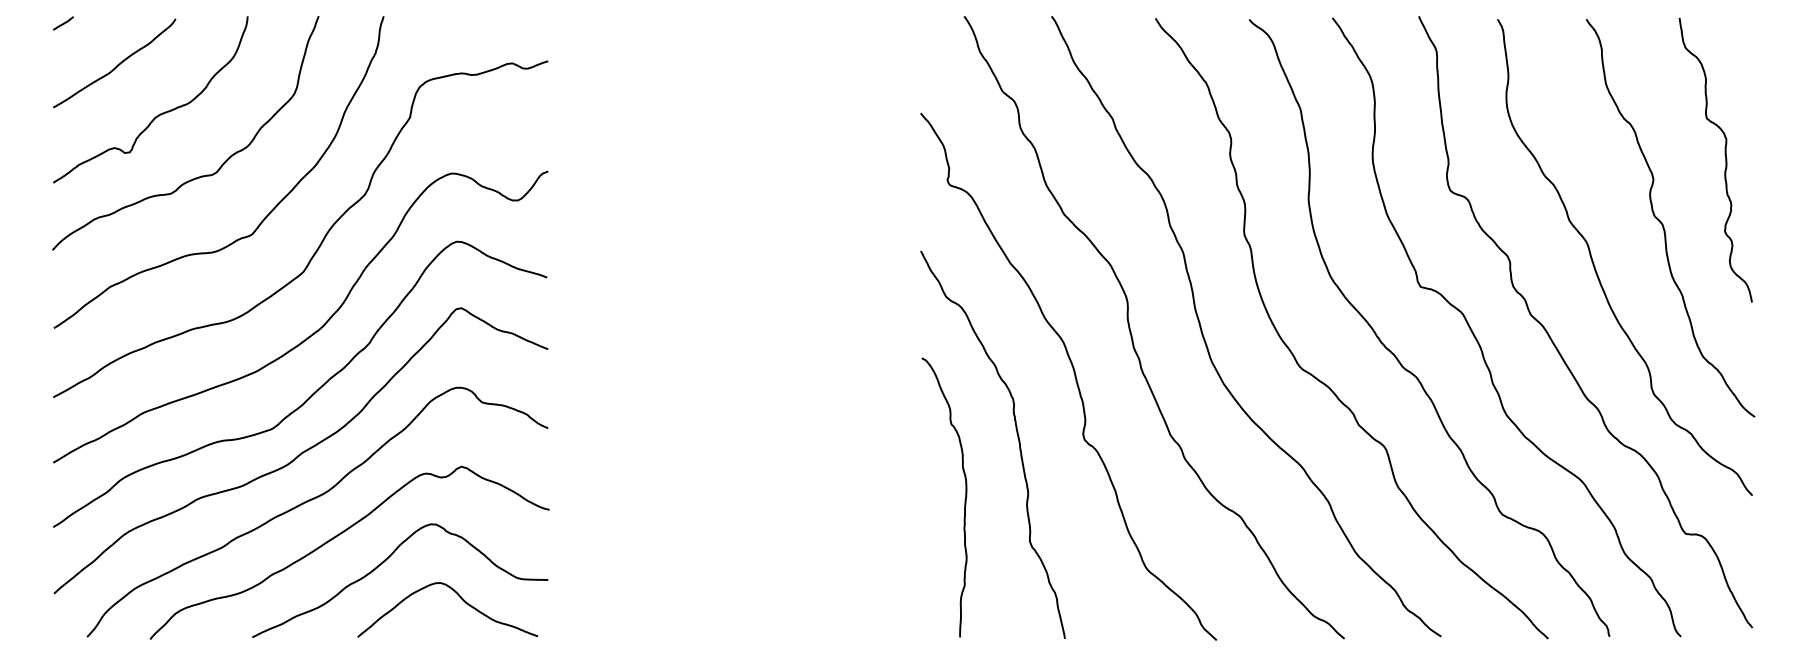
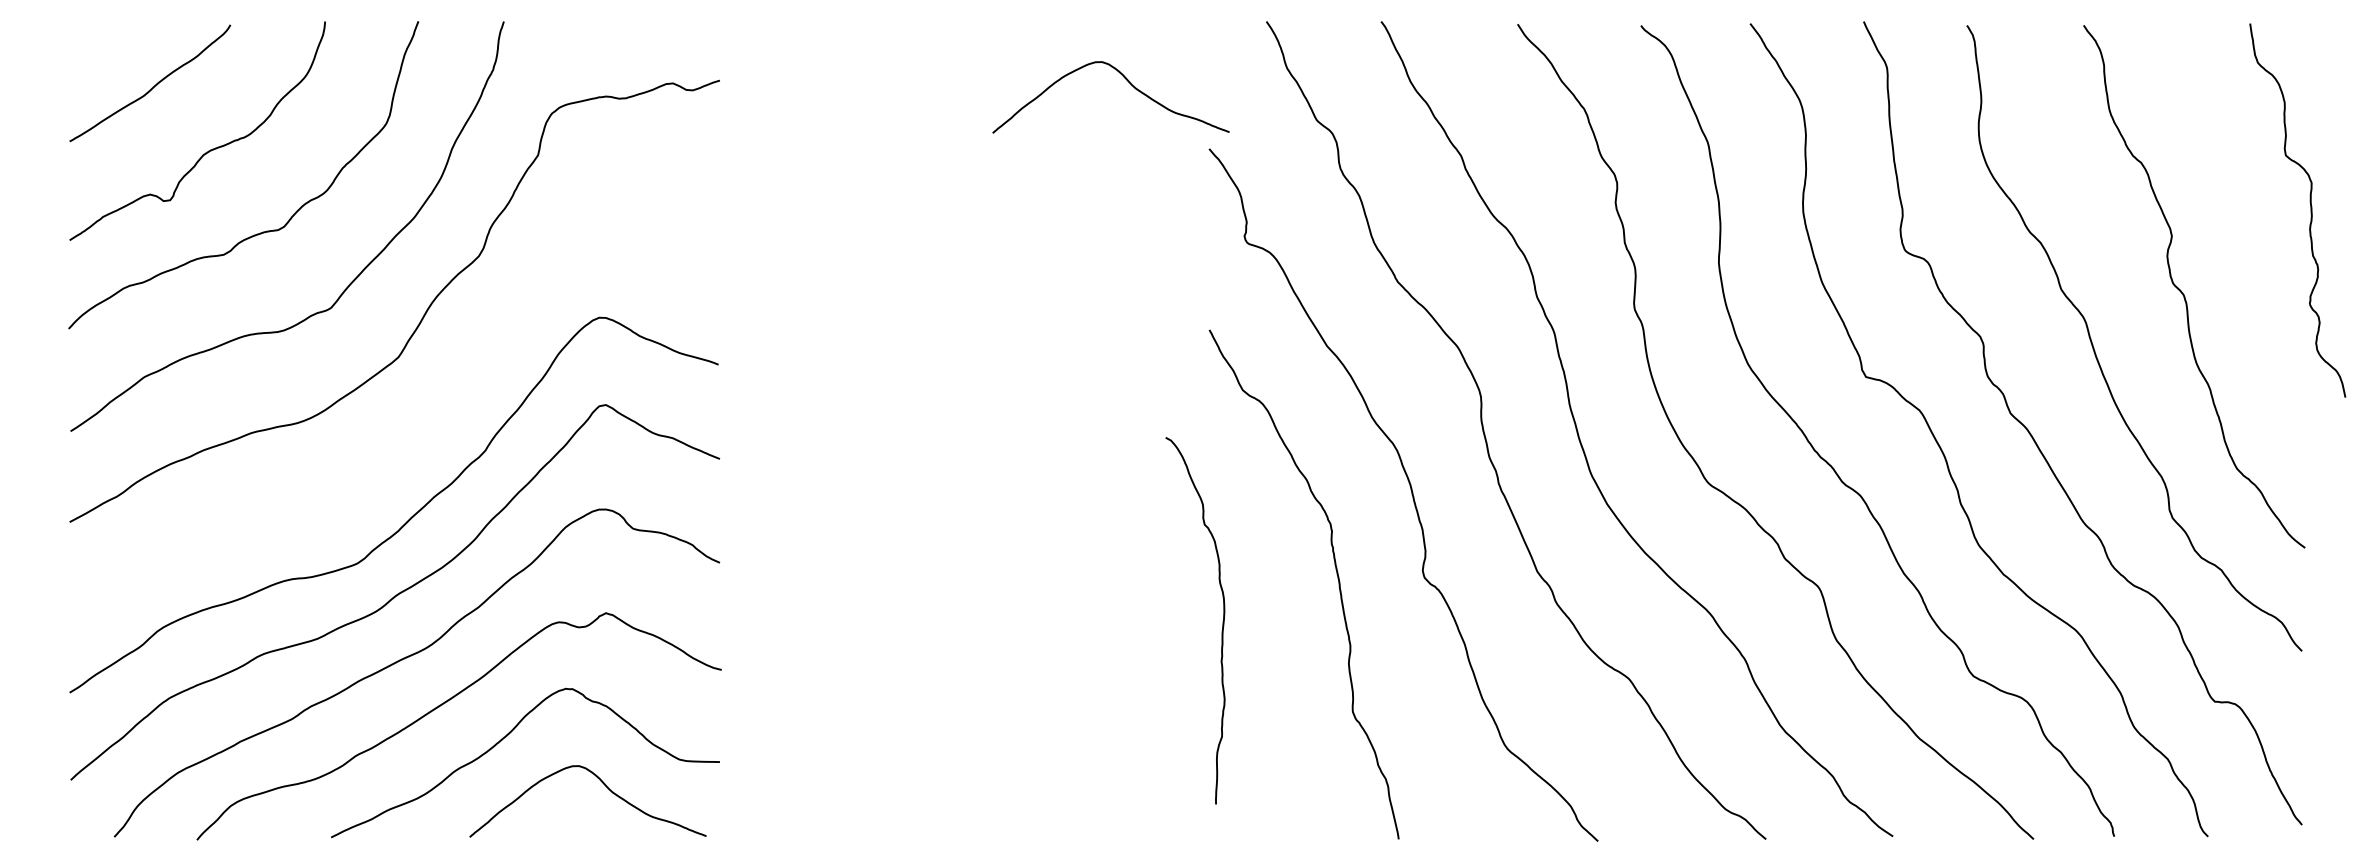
line: (63, 23) -> (82, 30), removed
curve: (857, 61) -> (1126, 80), added
curve: (1725, 160) -> (2310, 210), moved
curve: (313, 332) -> (411, 437), removed
curve: (965, 498) -> (1222, 621), moved

